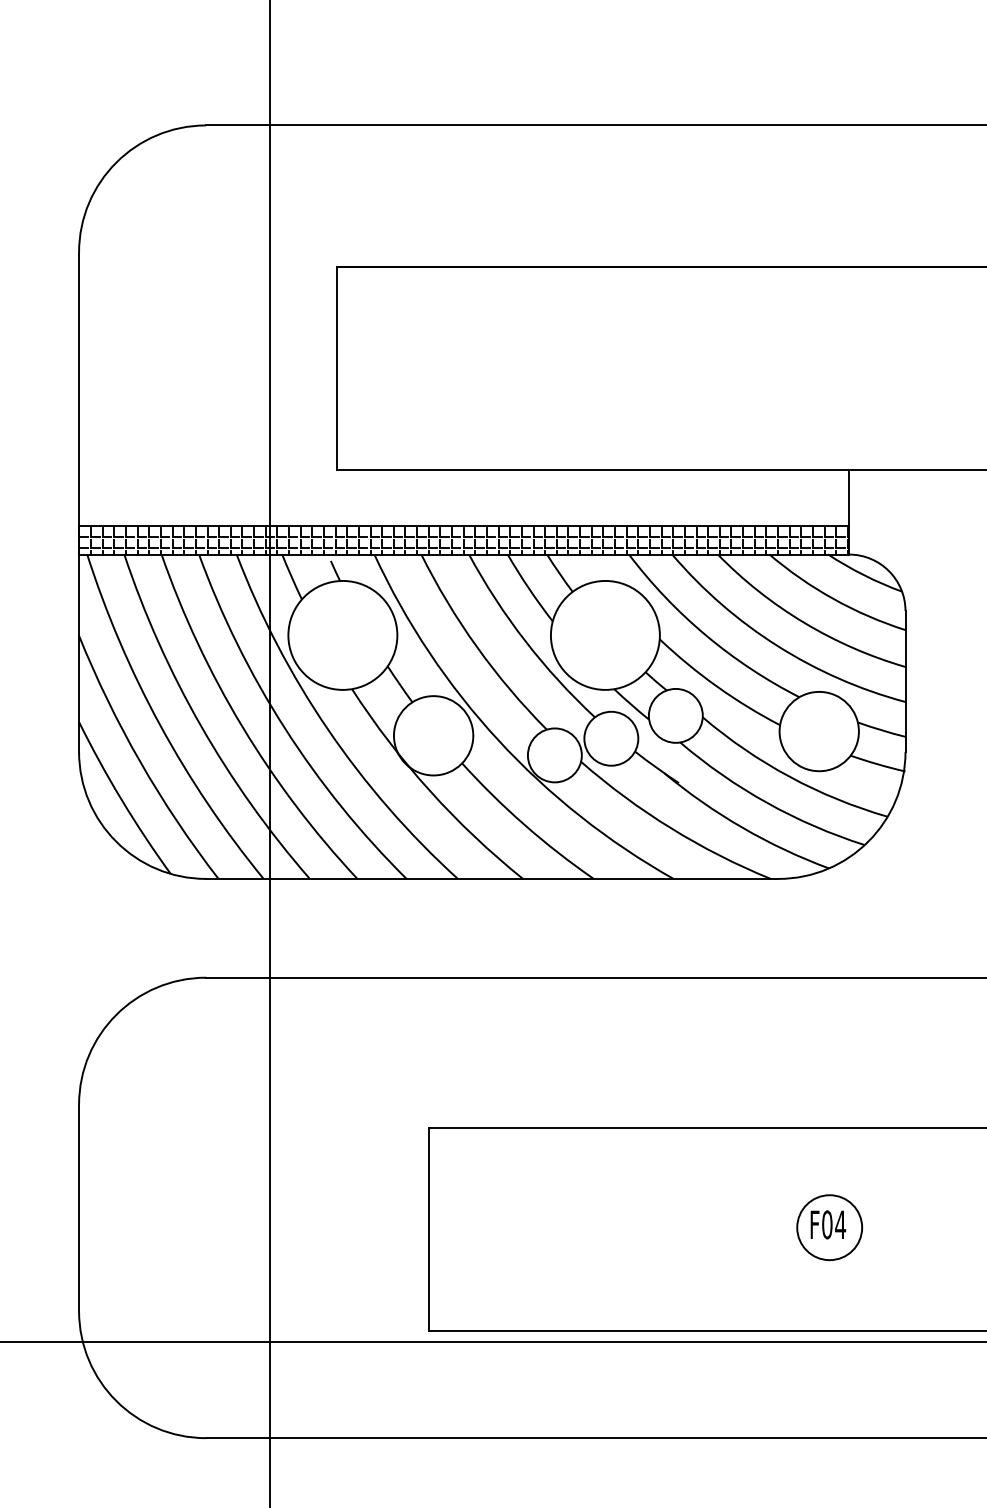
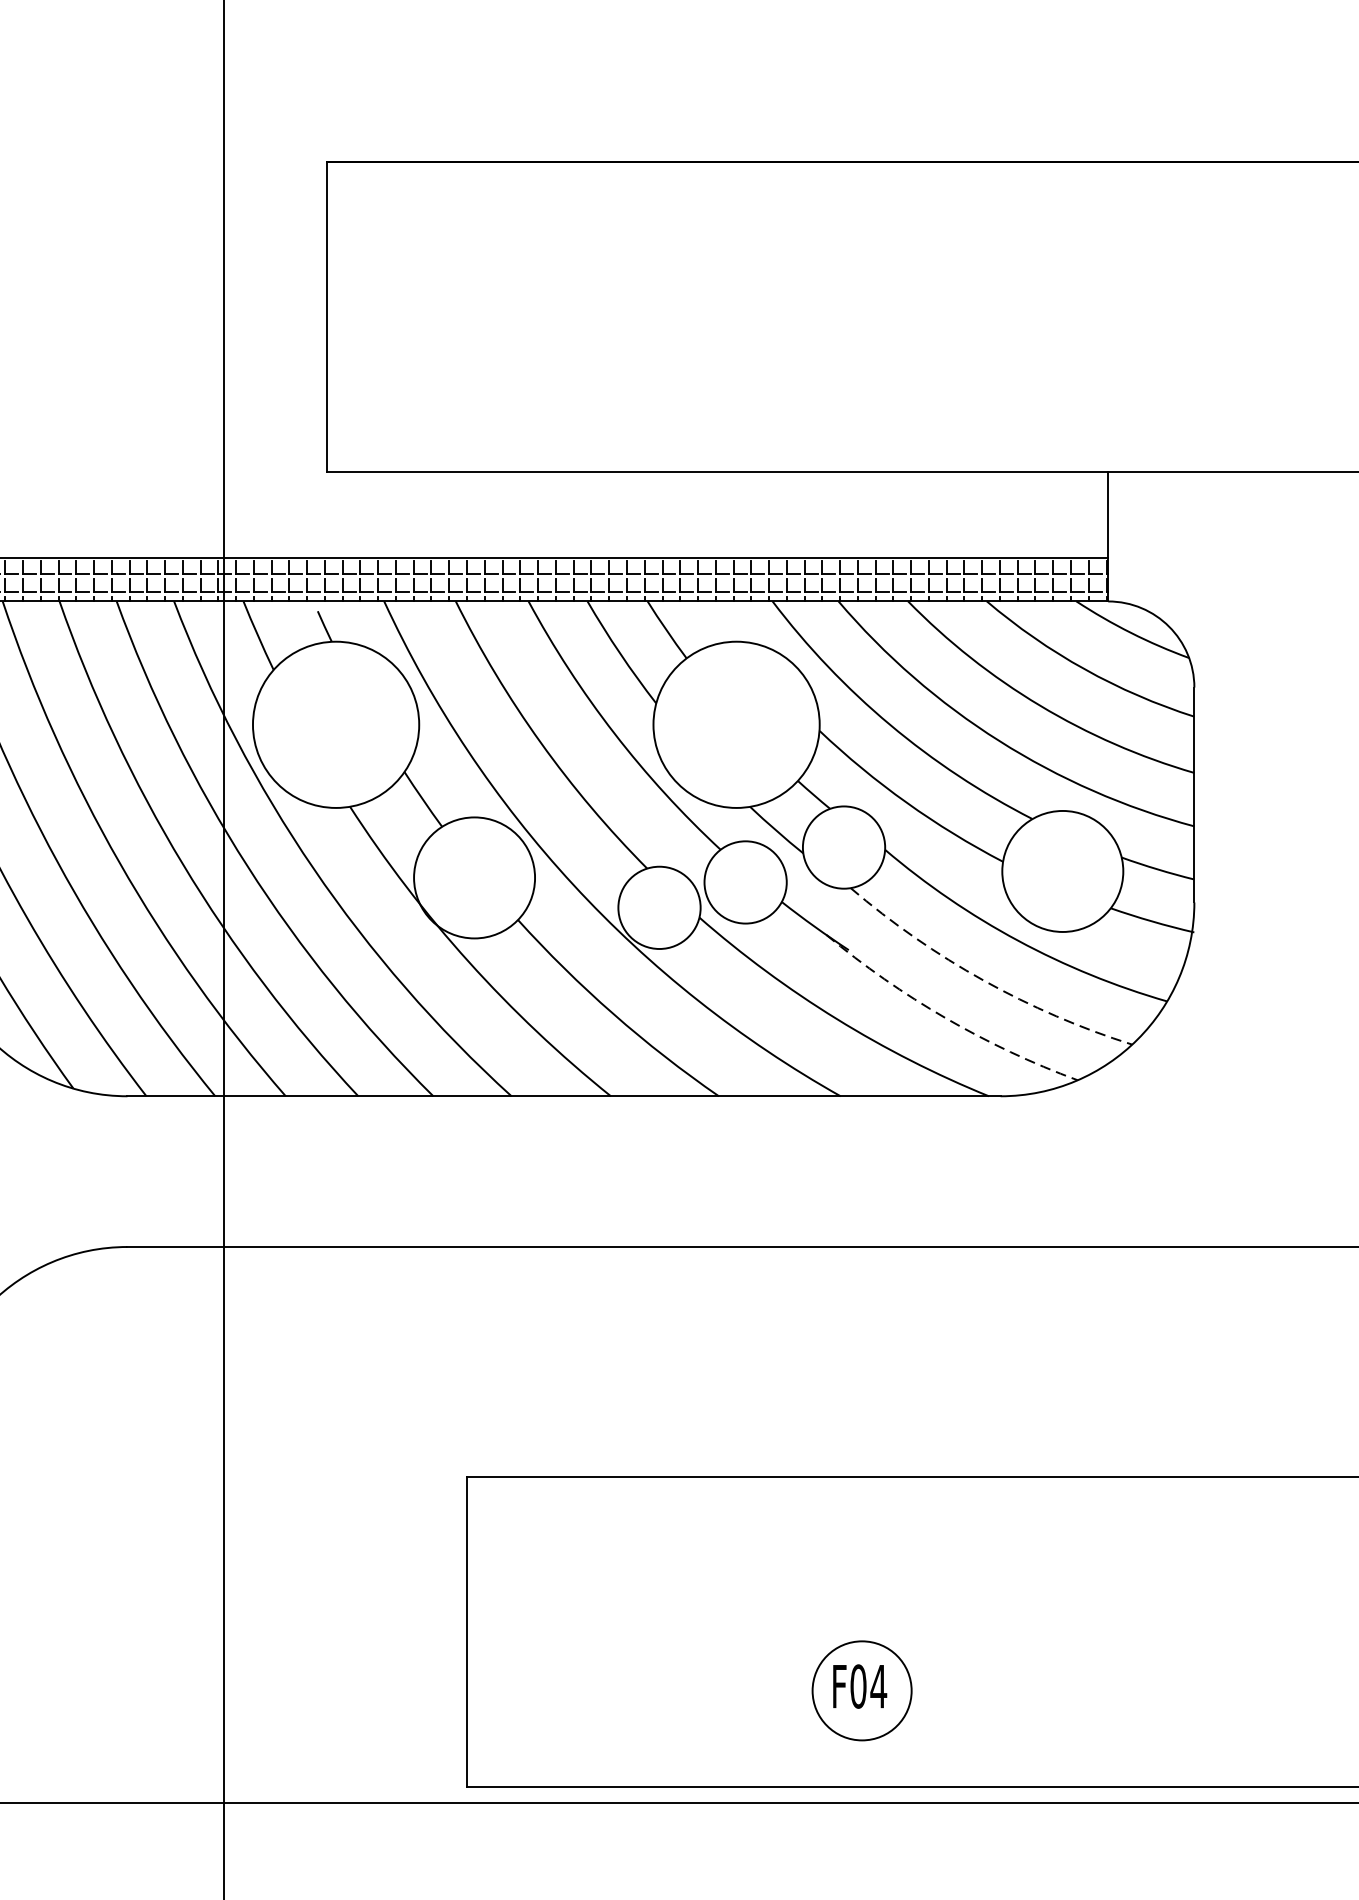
arc: (767, 803) -> (983, 981), solid -> dashed
arc: (742, 827) -> (945, 1017), solid -> dashed
part: (829, 1227) -> (861, 1690), moved

